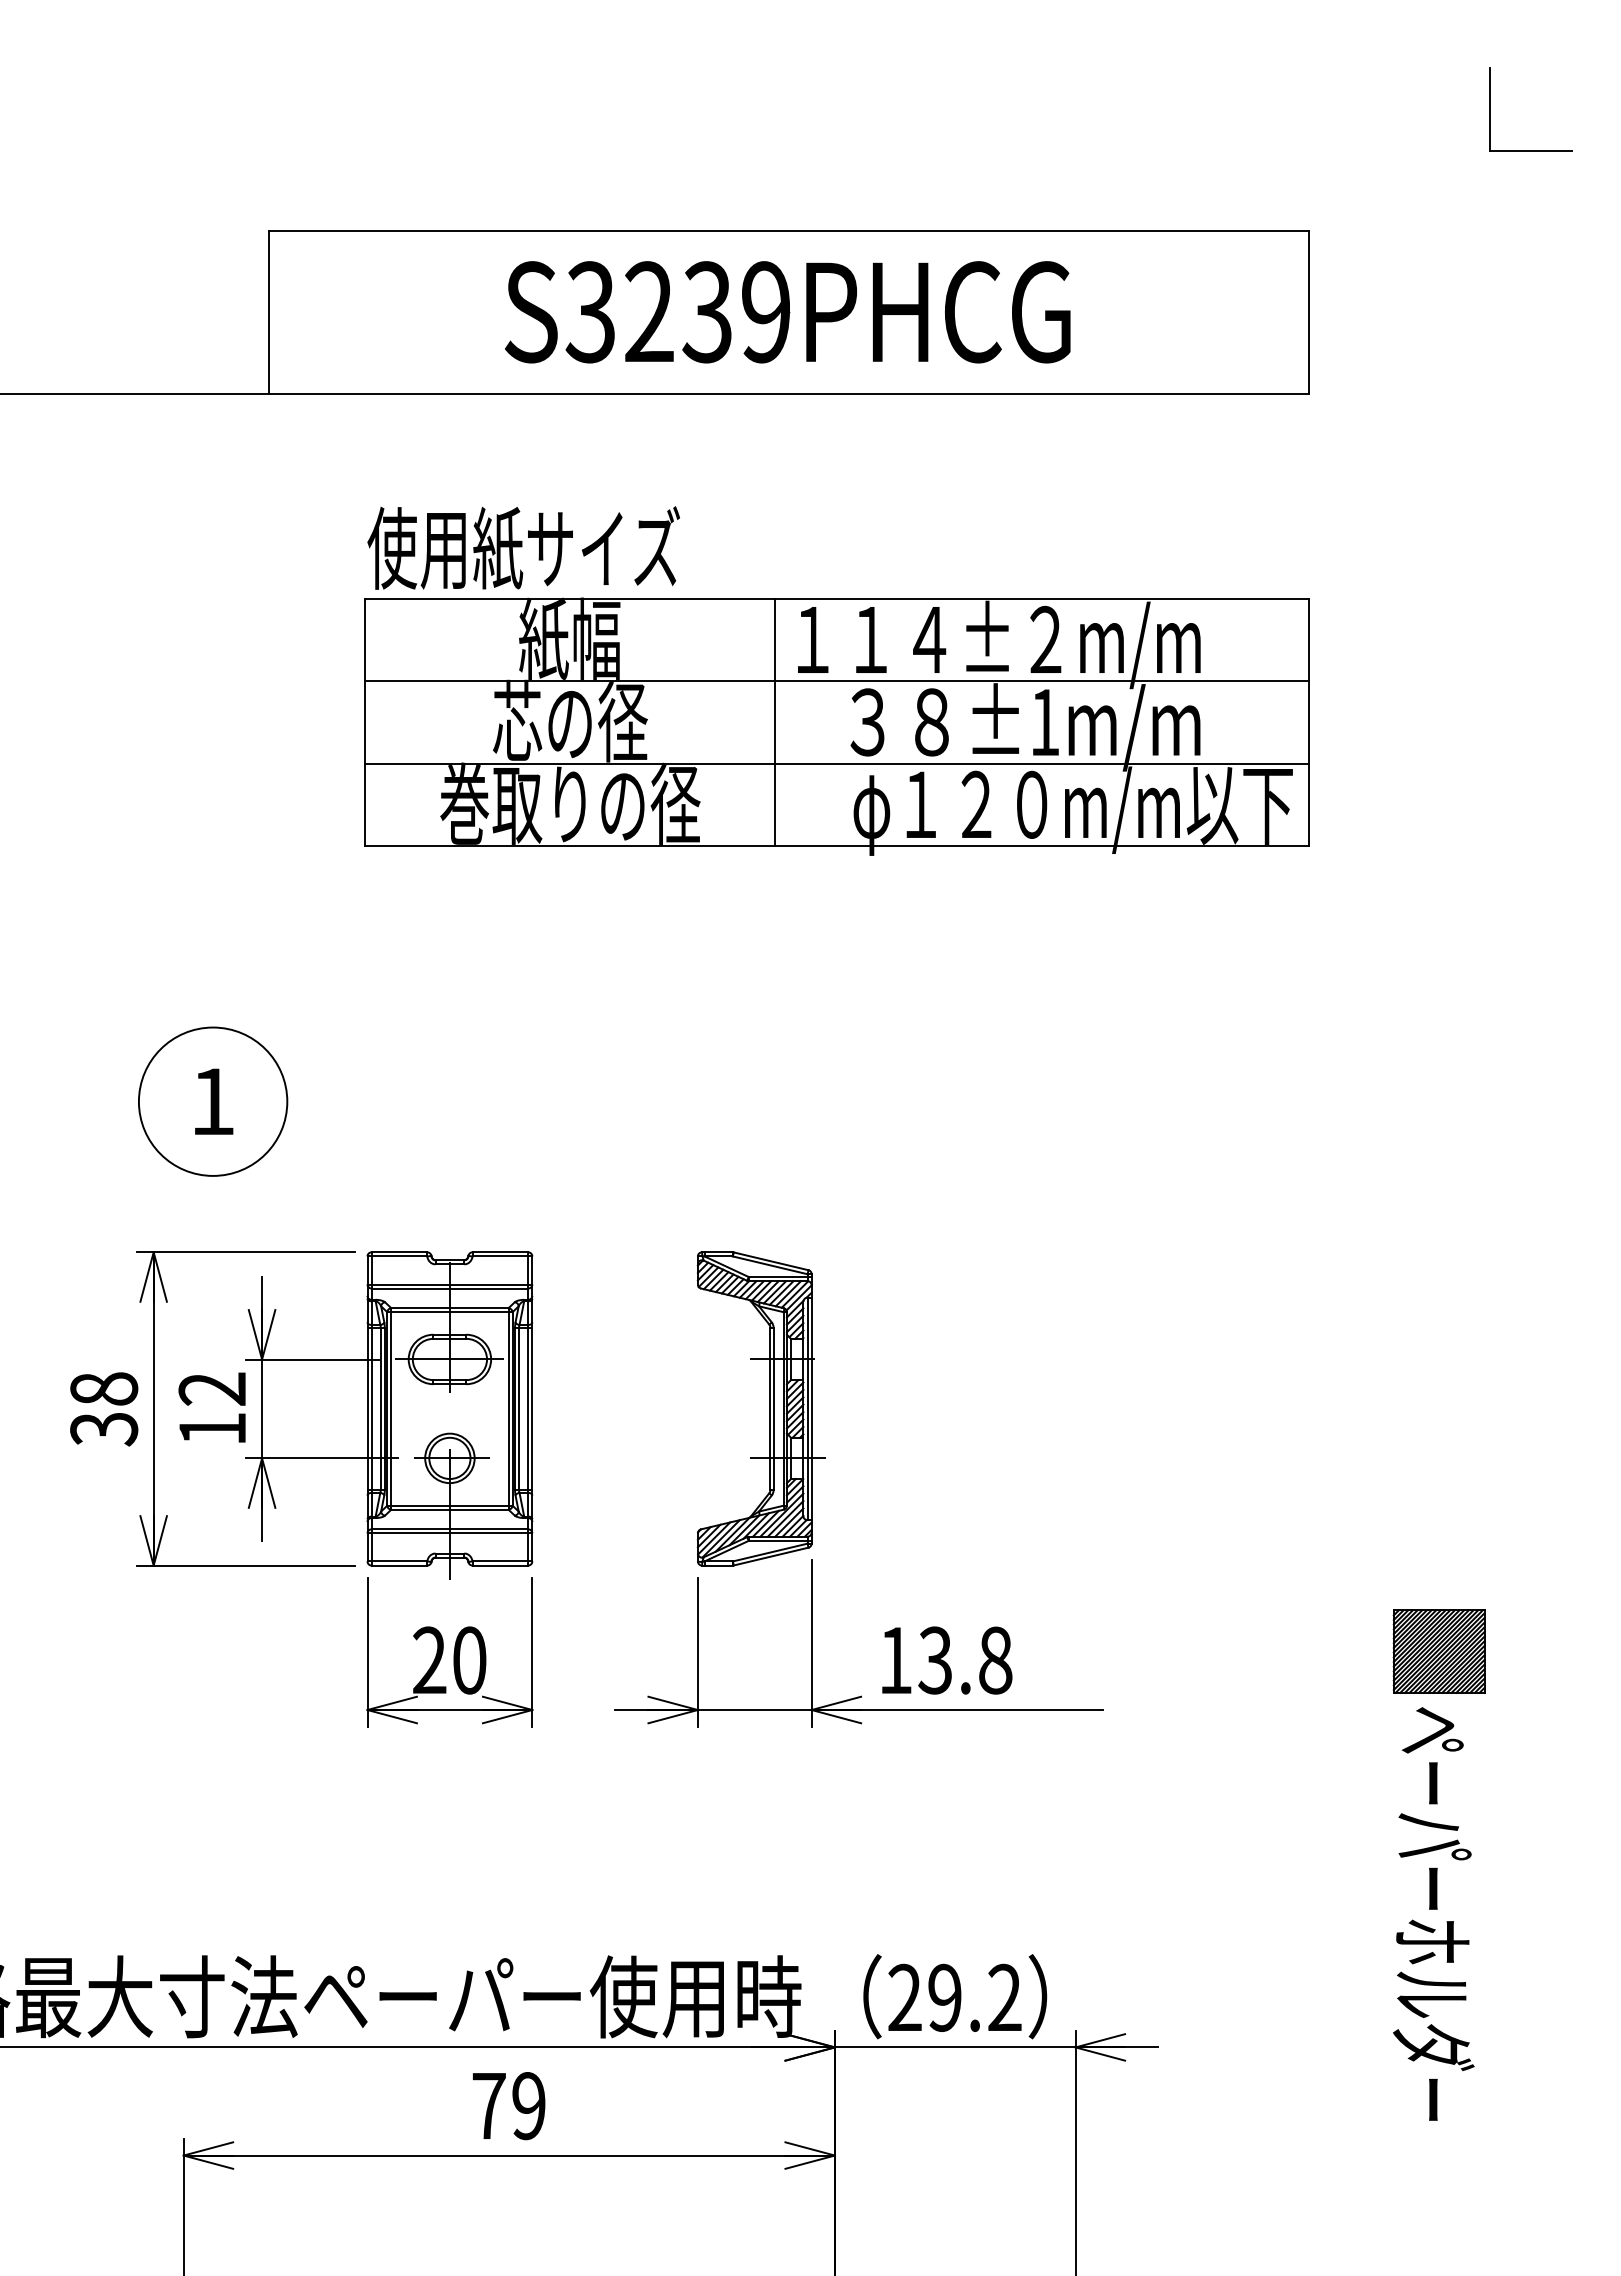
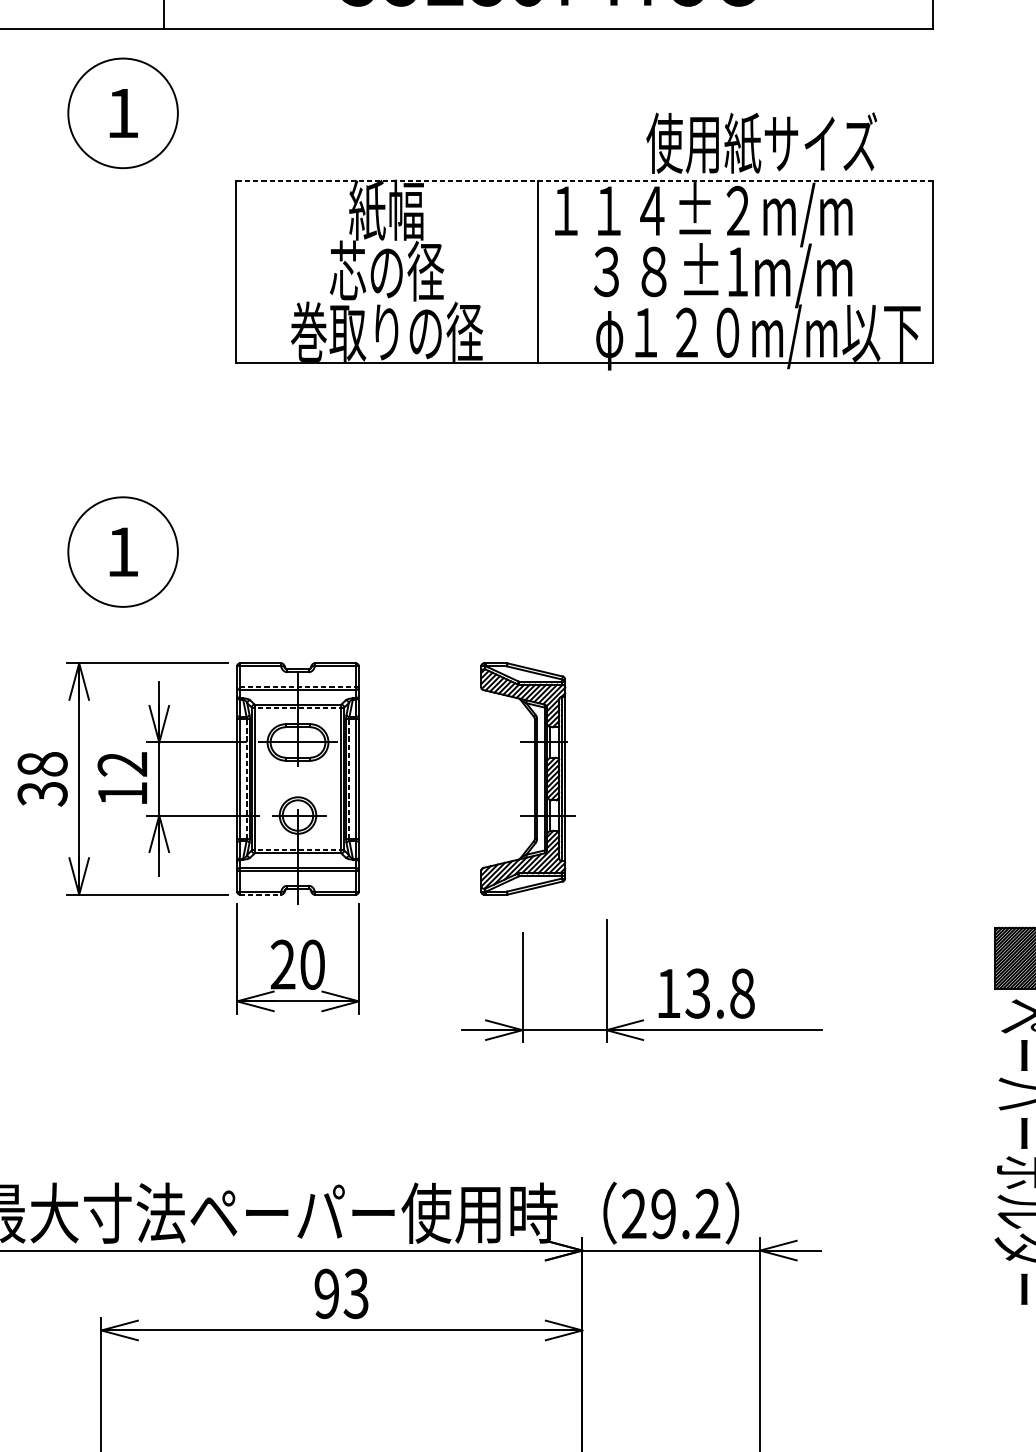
part: (213, 507) -> (123, 113), added
text: (523, 547) -> (761, 142), moved
line: (837, 598) -> (584, 180), solid -> dashed
line: (837, 681) -> (584, 241), removed
line: (837, 763) -> (584, 302), removed
line: (449, 1284) -> (297, 687), solid -> dashed
line: (449, 1312) -> (297, 707), solid -> dashed
line: (380, 1408) -> (246, 778), solid -> dashed
line: (519, 1408) -> (349, 778), solid -> dashed
line: (449, 1505) -> (297, 850), solid -> dashed
line: (399, 1565) -> (260, 894), solid -> dashed
part: (884, 1637) -> (660, 976), moved
text: (508, 2106) -> (341, 1294), 79 -> 93

